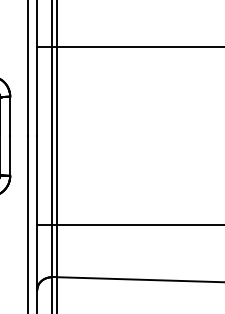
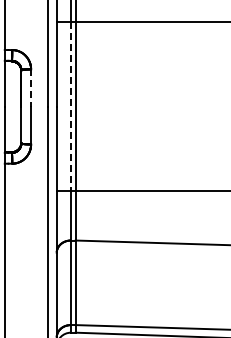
line: (10, 116) -> (31, 88), solid -> dashed
line: (51, 135) -> (70, 106), solid -> dashed

